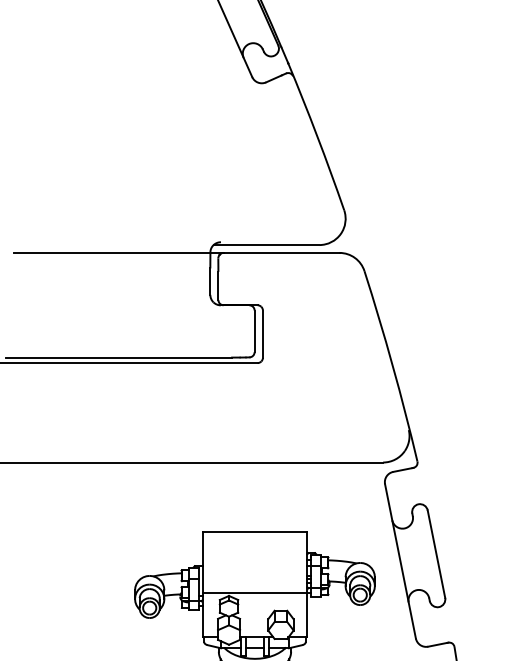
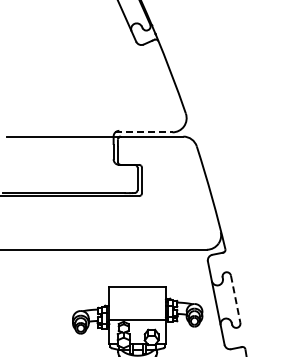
line: (265, 245) -> (143, 132), solid -> dashed
line: (436, 554) -> (235, 299), solid -> dashed

